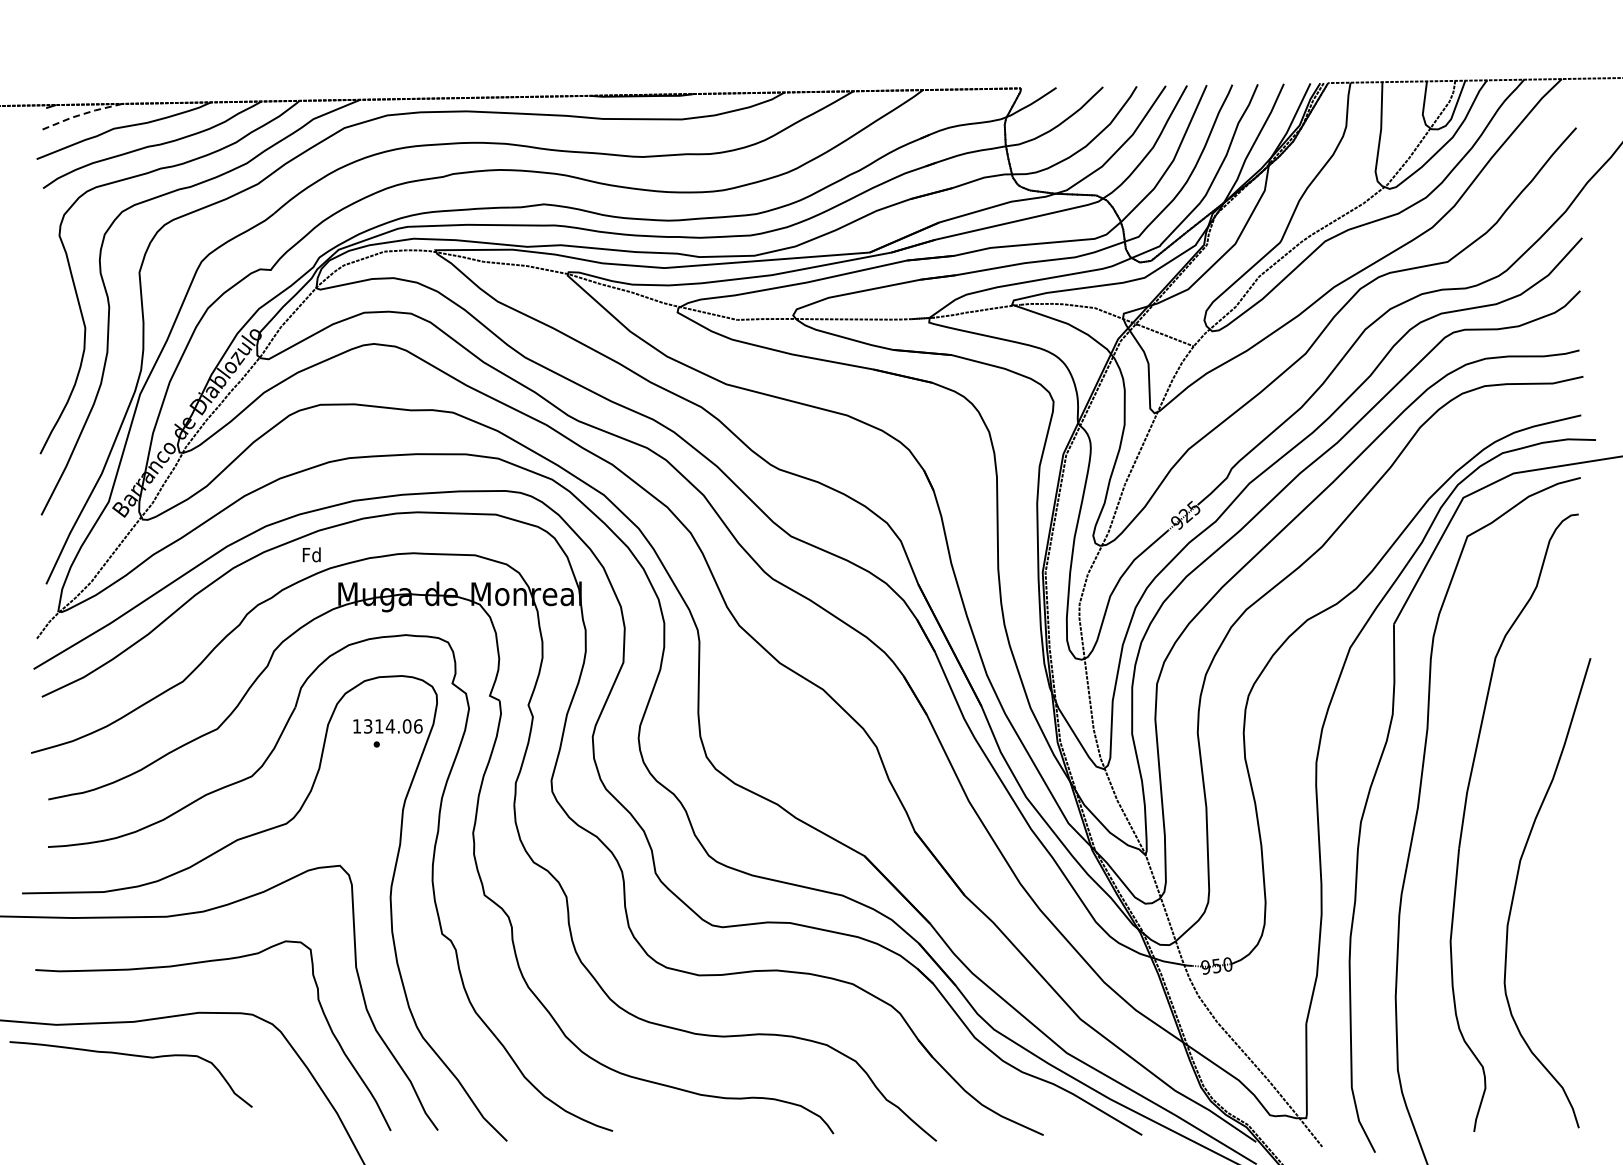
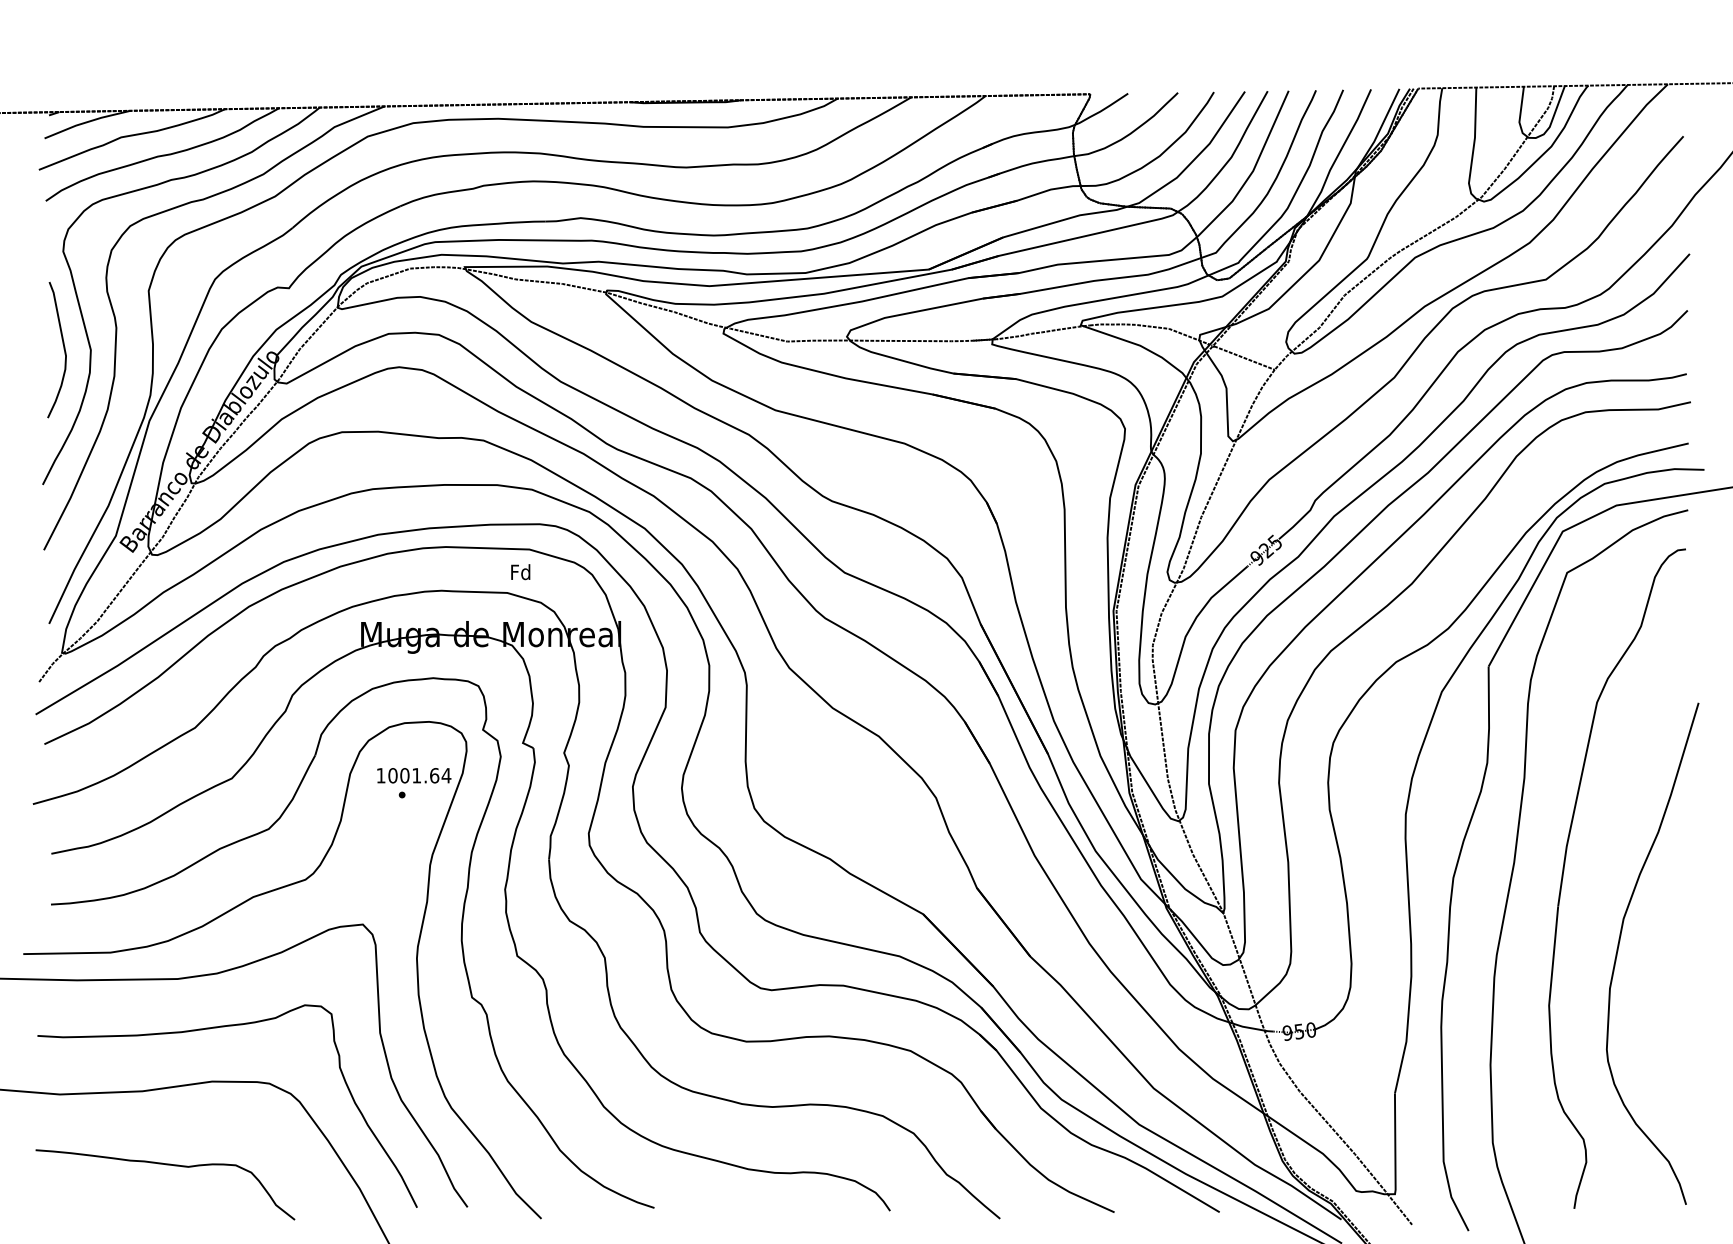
line: (80, 114) -> (85, 122), dashed -> solid
curve: (59, 326) -> (63, 348), added
text: (311, 554) -> (520, 571), moved
text: (392, 726) -> (418, 775), 1314.06 -> 1001.64
curve: (132, 1056) -> (166, 1165), moved

